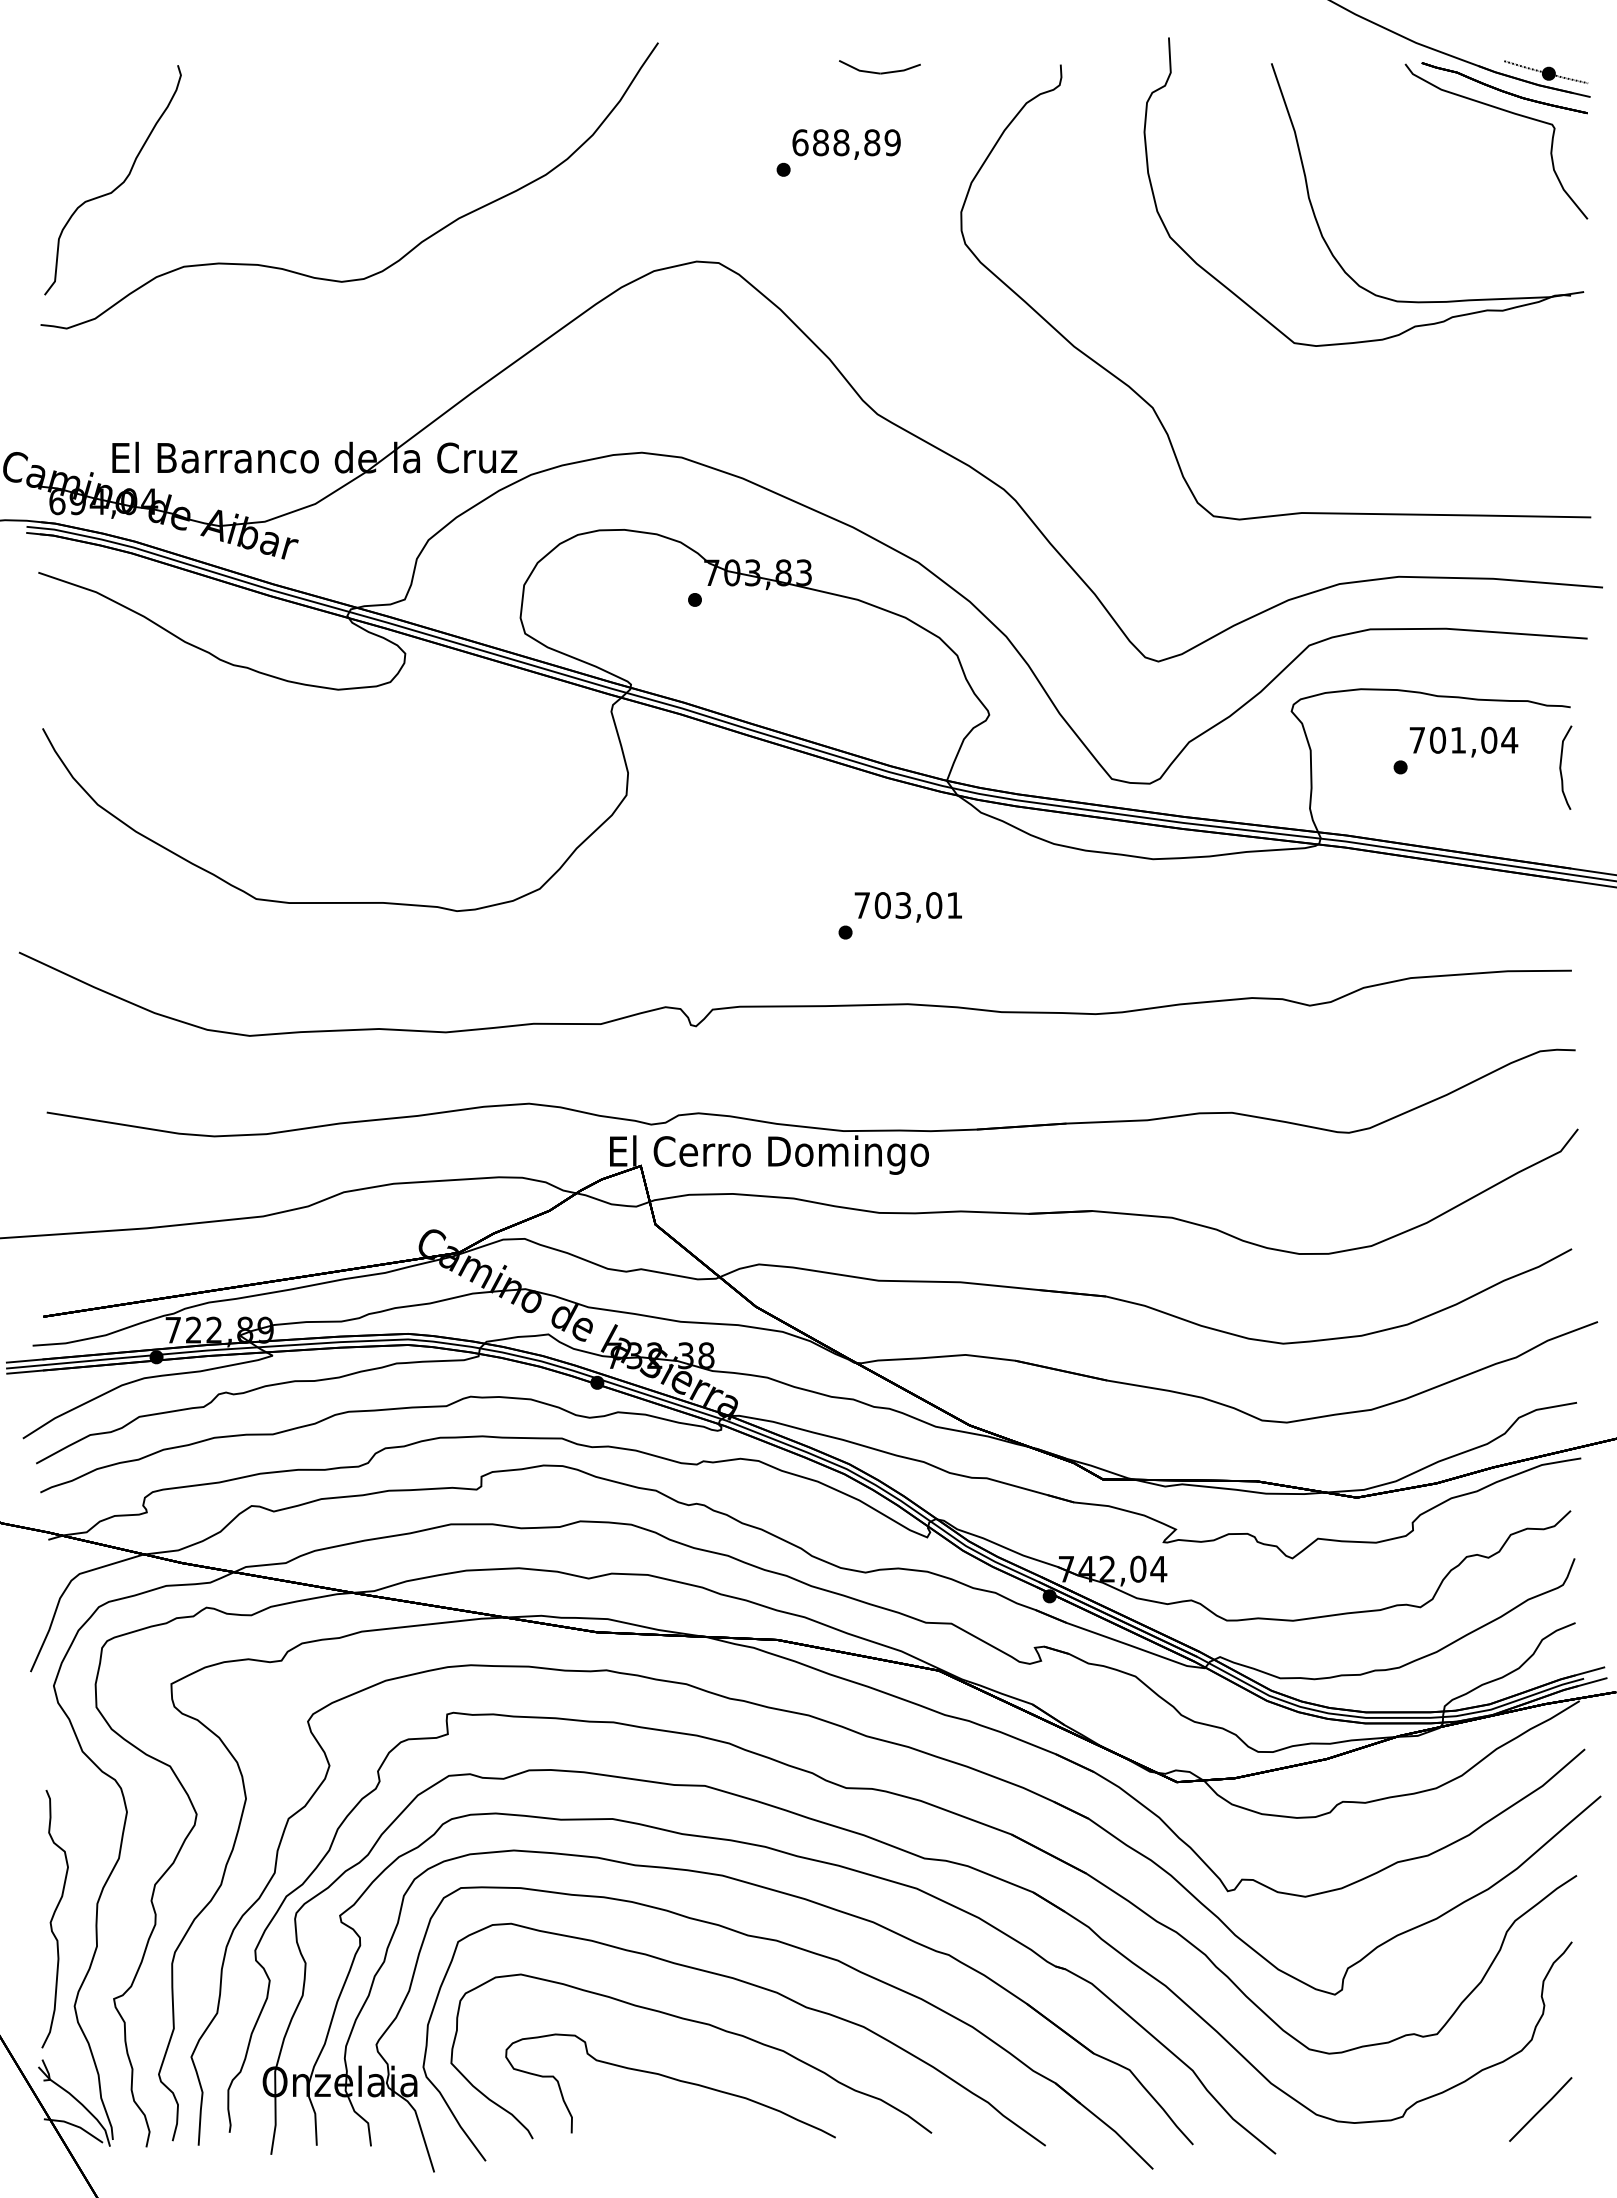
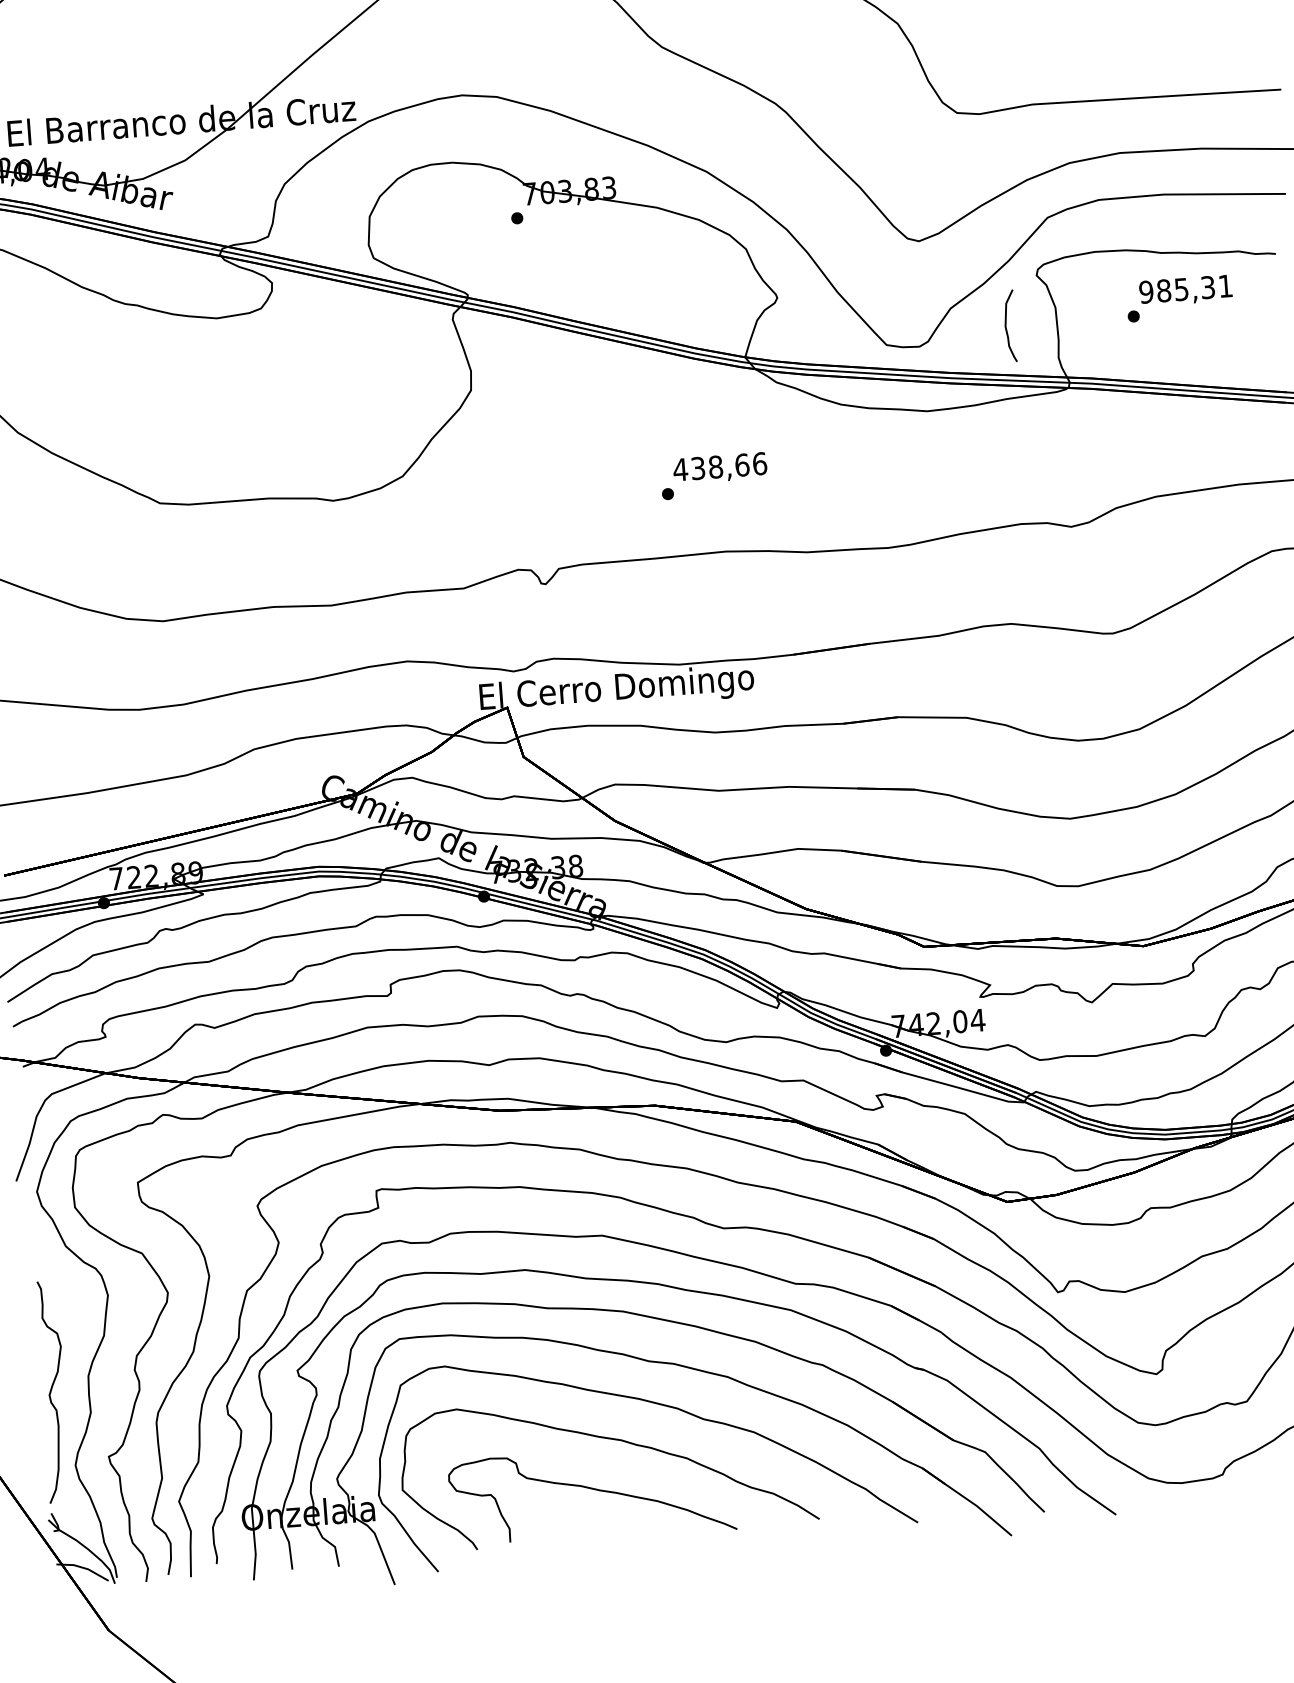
text: (1463, 739) -> (1185, 288), 701,04 -> 985,31
curve: (1561, 767) -> (1006, 326), moved
text: (907, 905) -> (719, 466), 703,01 -> 438,66

